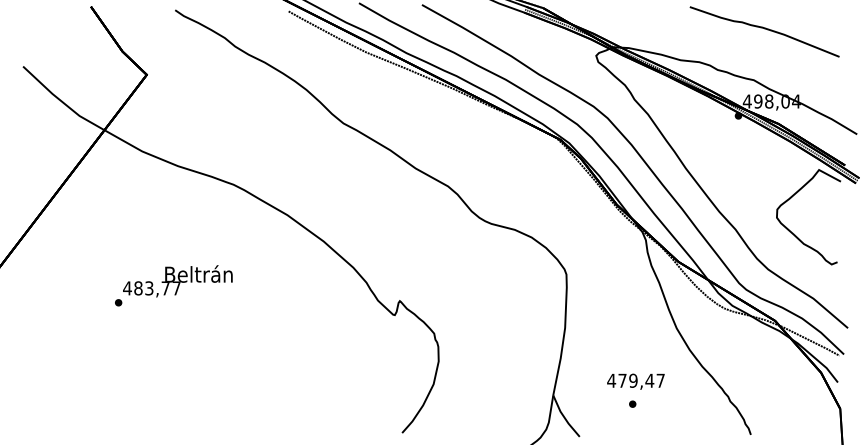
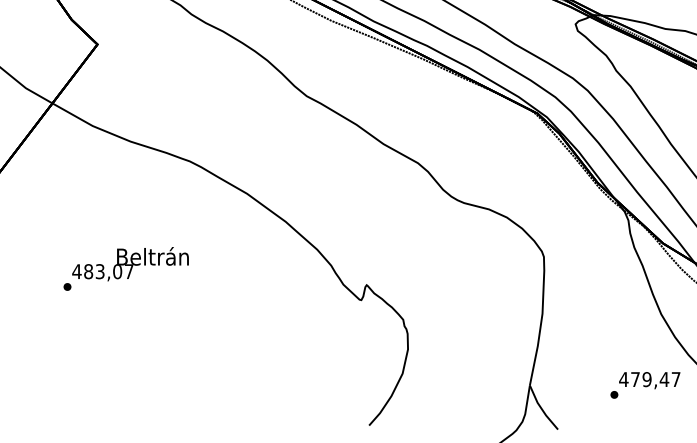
text: (165, 288) -> (117, 271), 483,77 -> 483,07
text: (635, 381) -> (649, 380), moved

